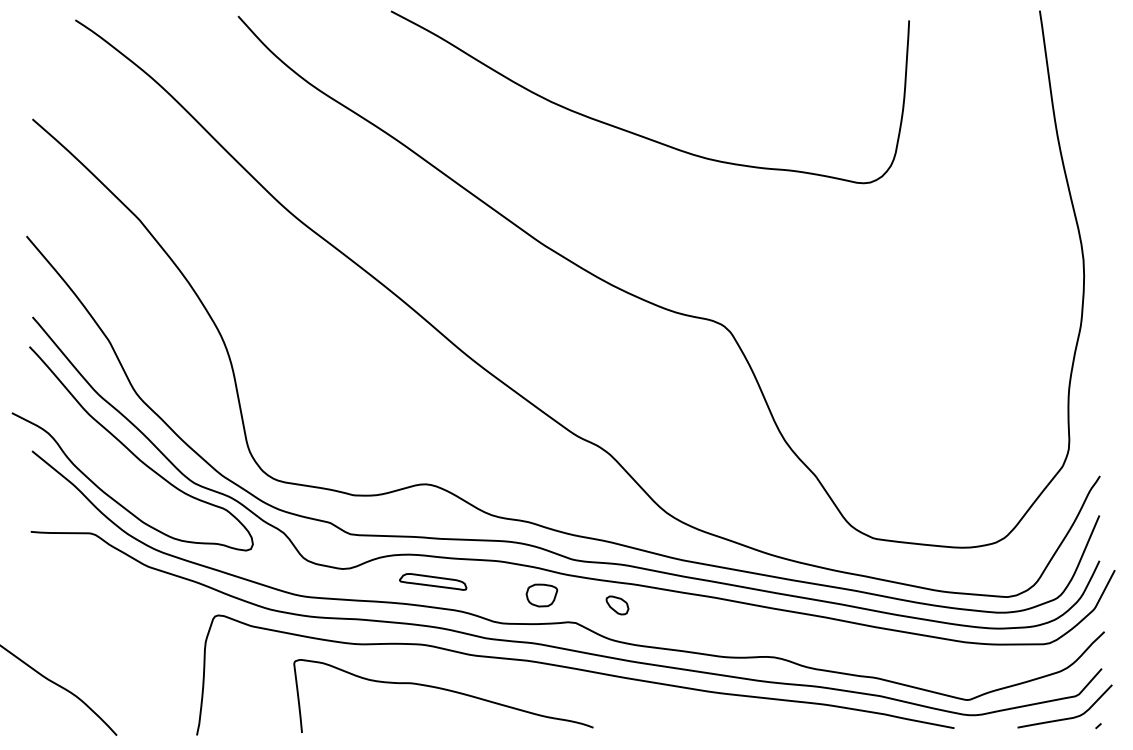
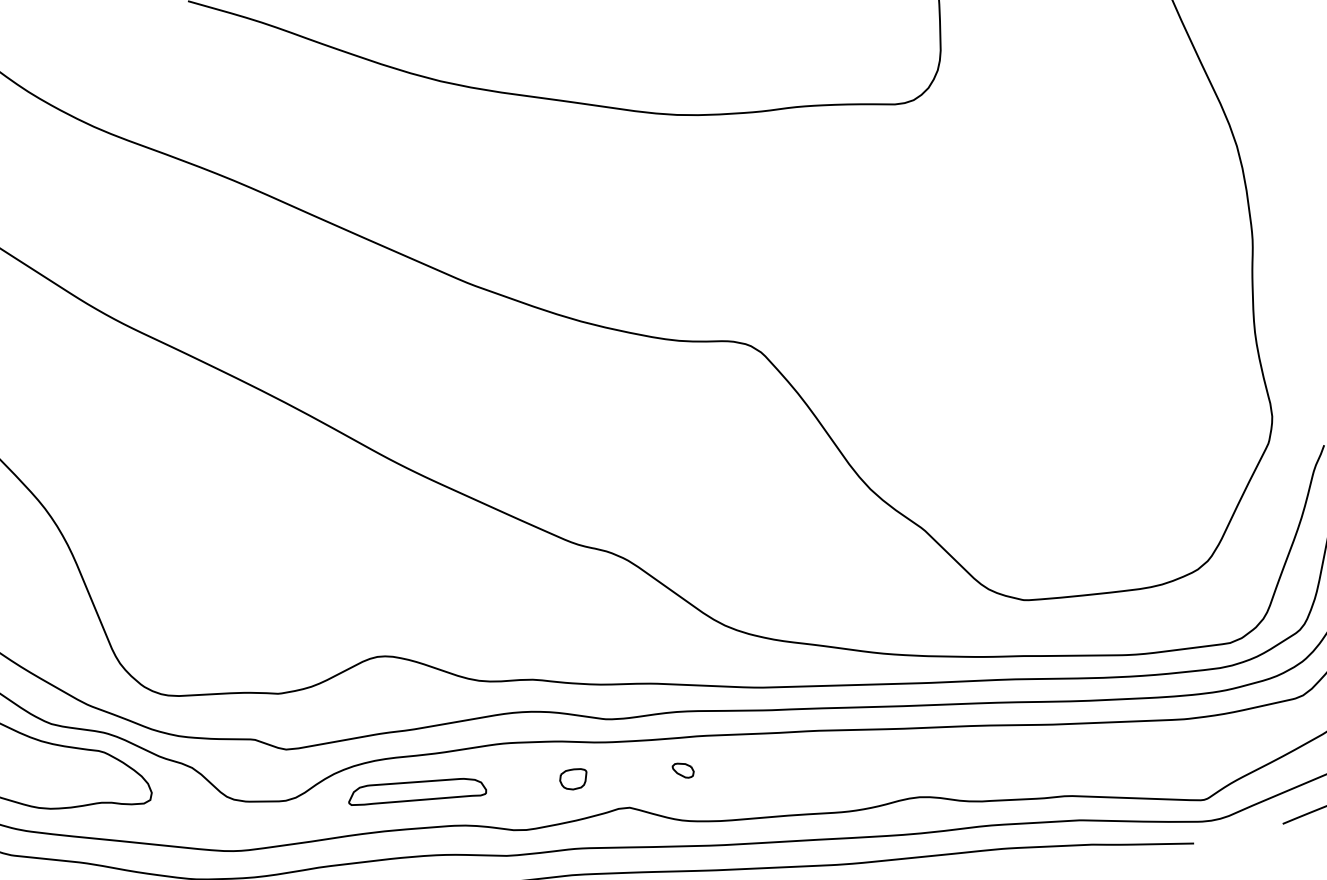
part: (432, 581) -> (415, 791), size x1.43
part: (541, 595) -> (573, 779), size x0.62
part: (617, 605) -> (683, 770), size x0.62

